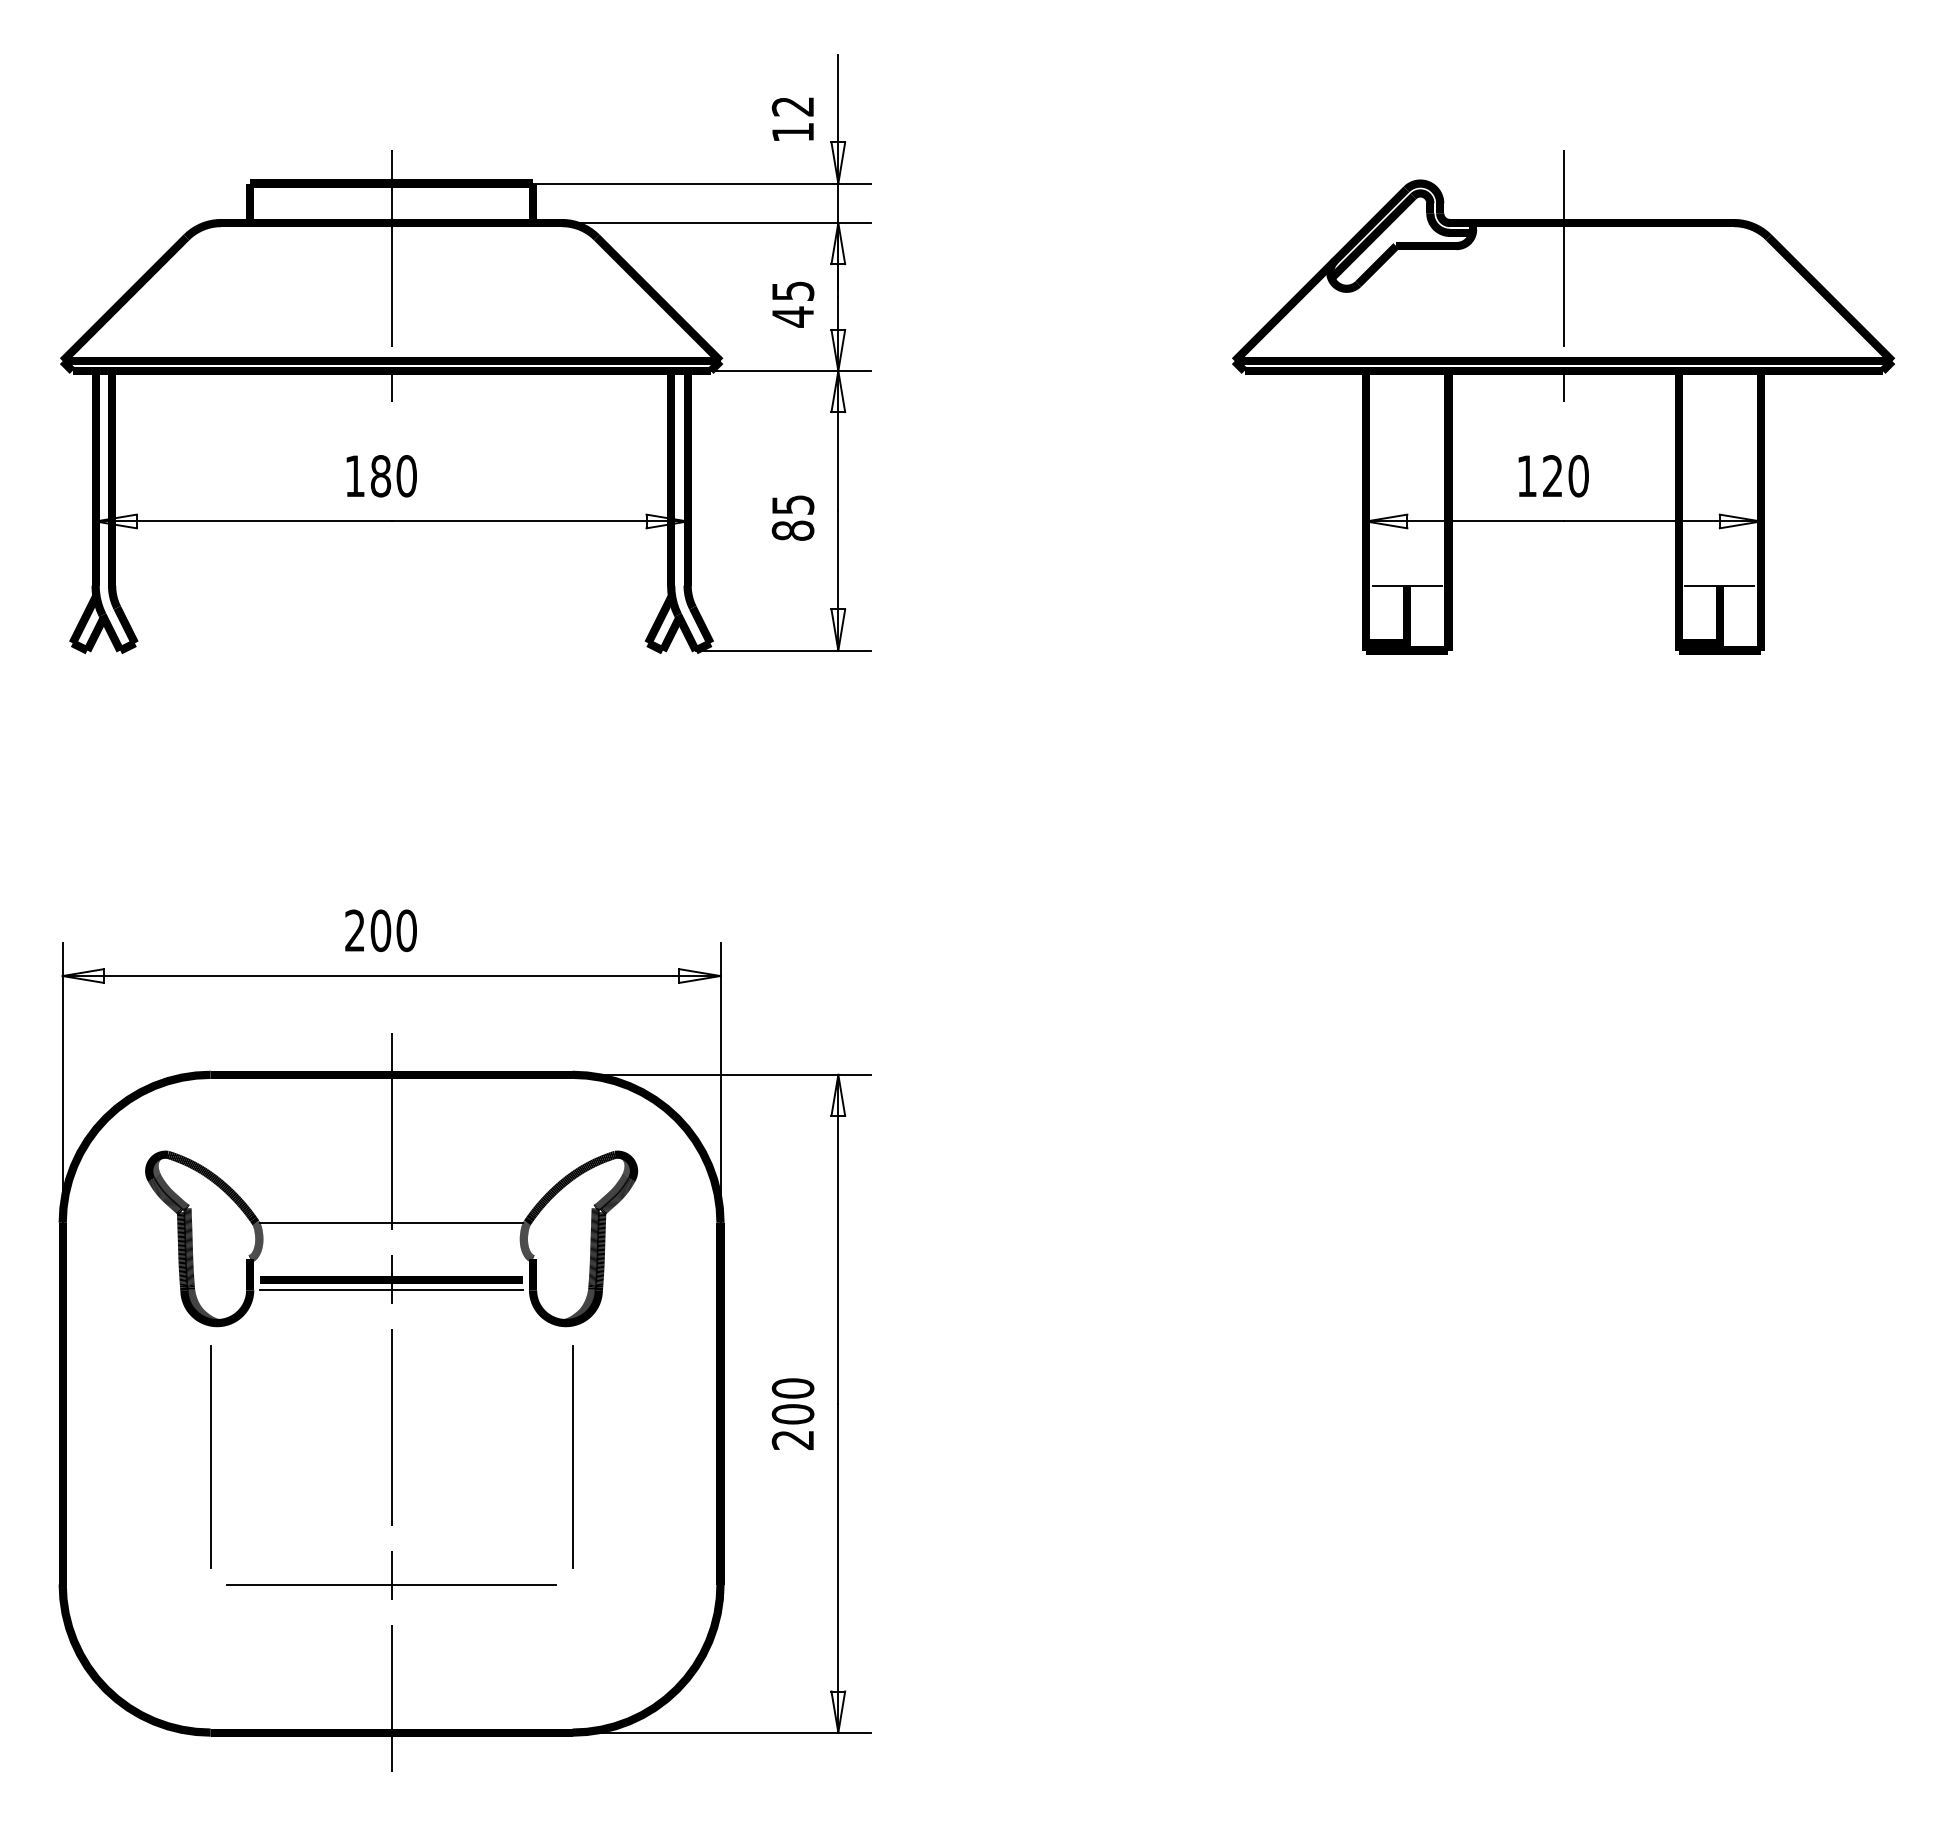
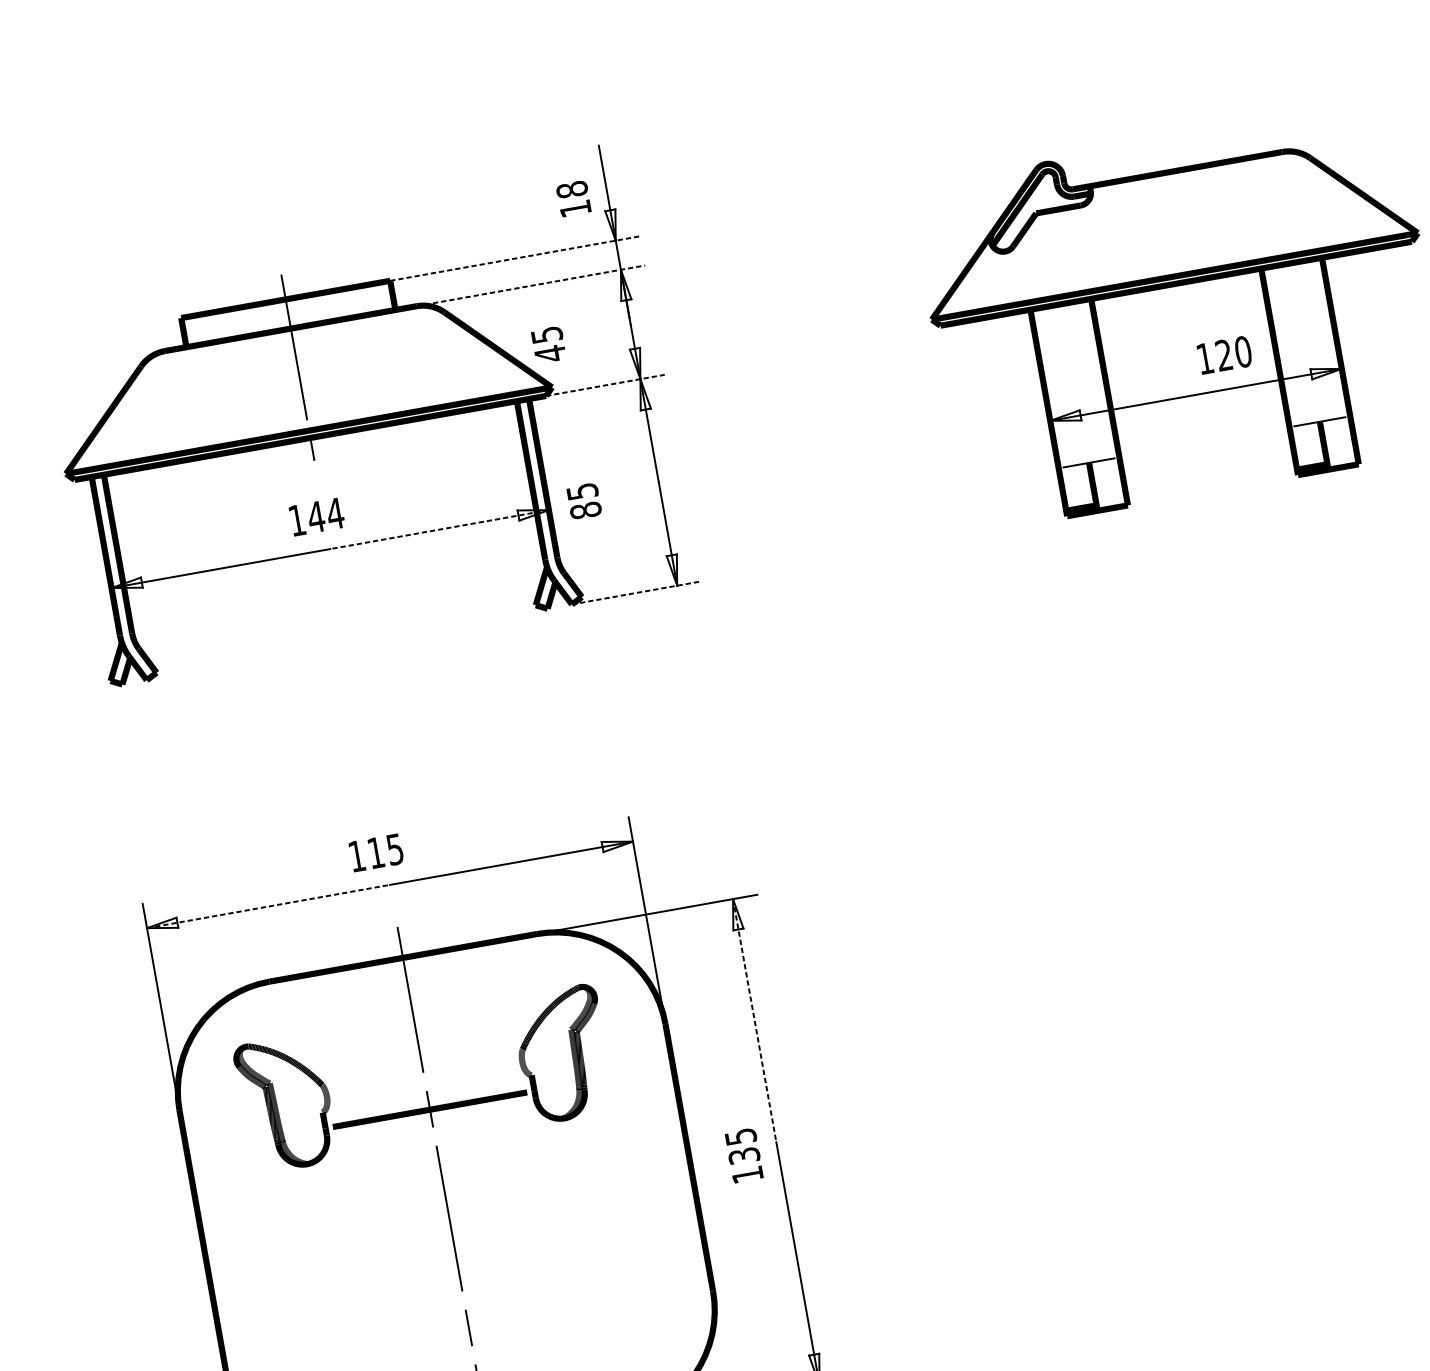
text: (792, 106) -> (571, 189), 12 -> 18
line: (702, 183) -> (515, 258), solid -> dashed
line: (716, 223) -> (530, 286), solid -> dashed
line: (1563, 275) -> (1163, 213), removed
text: (793, 304) -> (549, 344), moved
line: (791, 371) -> (605, 385), solid -> dashed
text: (393, 476) -> (325, 515), 180 -> 144
text: (1553, 476) -> (1224, 355), moved
text: (792, 517) -> (583, 500), moved
line: (539, 521) -> (439, 529), solid -> dashed
line: (783, 650) -> (636, 592), solid -> dashed
text: (380, 930) -> (375, 852), 200 -> 115
line: (227, 976) -> (268, 906), solid -> dashed
line: (391, 1222) -> (422, 1067), removed
line: (838, 1239) -> (754, 1020), solid -> dashed
line: (391, 1290) -> (431, 1117), removed
text: (792, 1413) -> (743, 1155), 200 -> 135
line: (210, 1456) -> (319, 1263), removed
line: (572, 1456) -> (586, 1216), removed
line: (391, 1584) -> (469, 1334), removed

